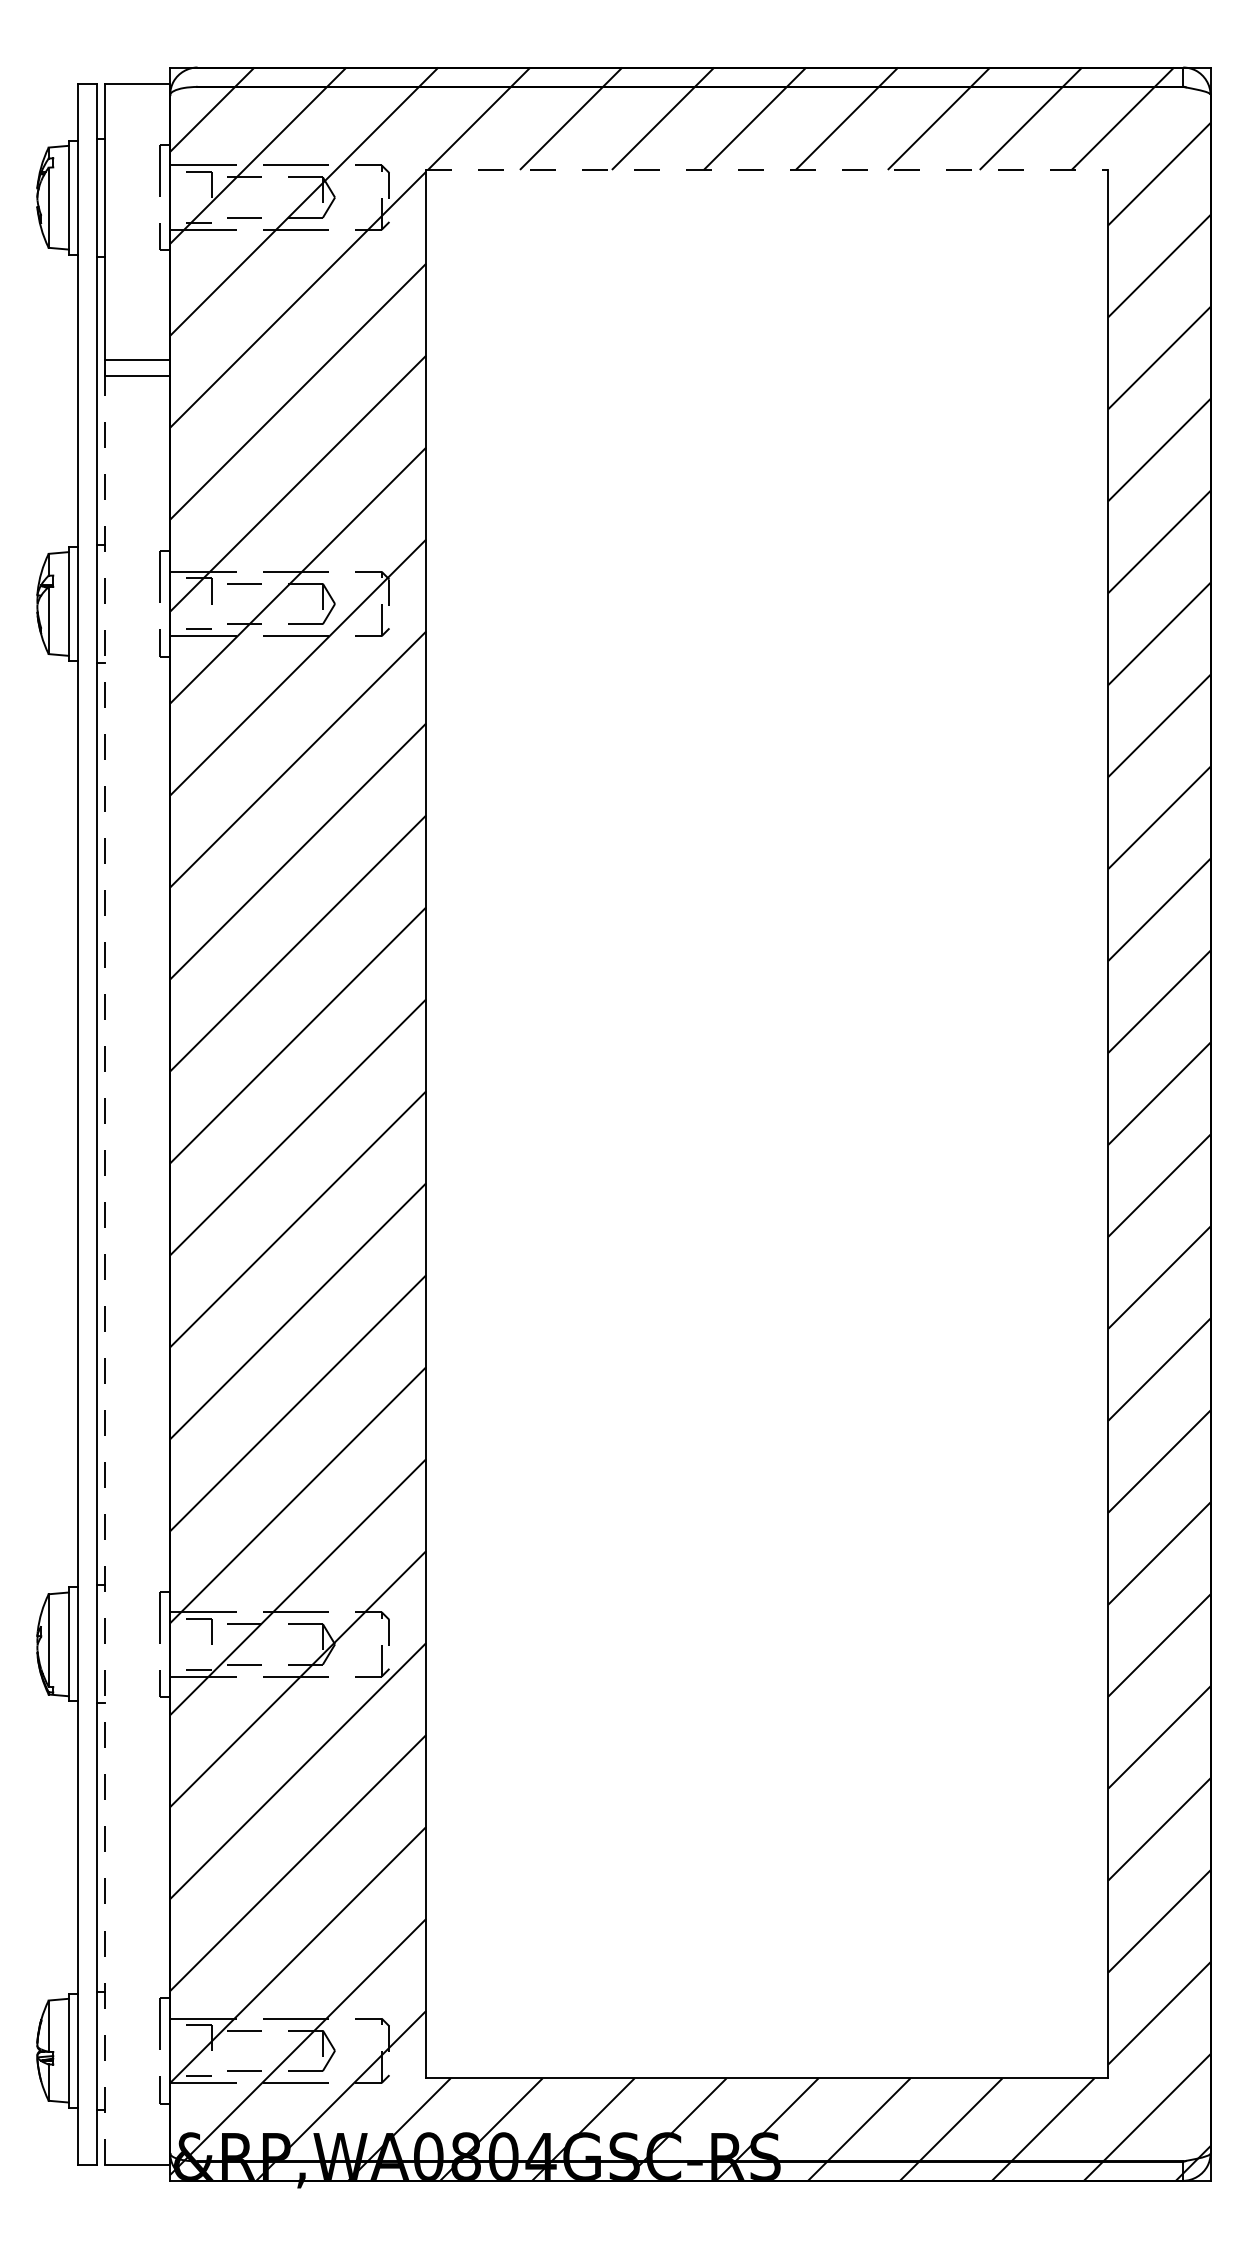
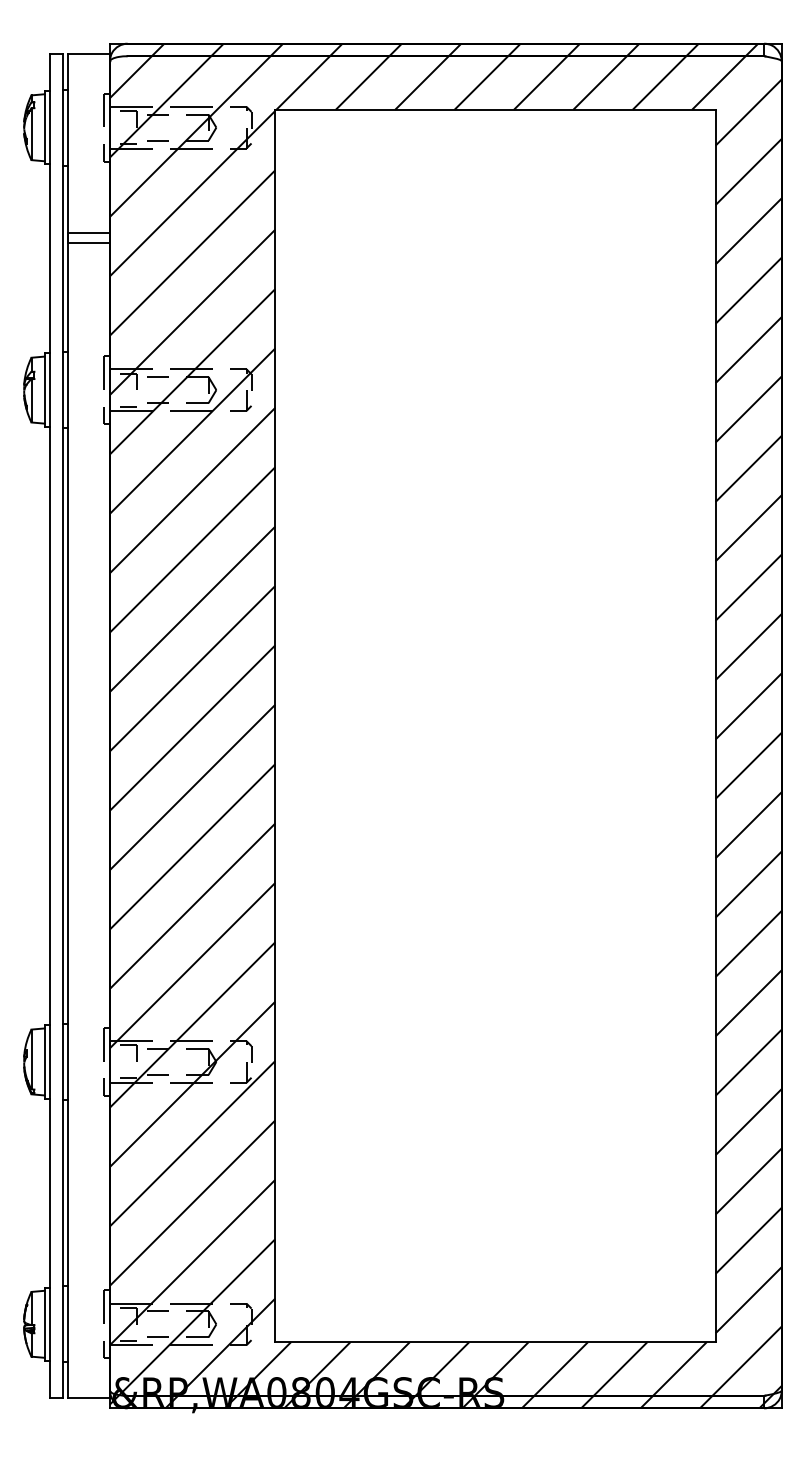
line: (767, 169) -> (495, 109), dashed -> solid
line: (104, 1262) -> (67, 815), dashed -> solid

